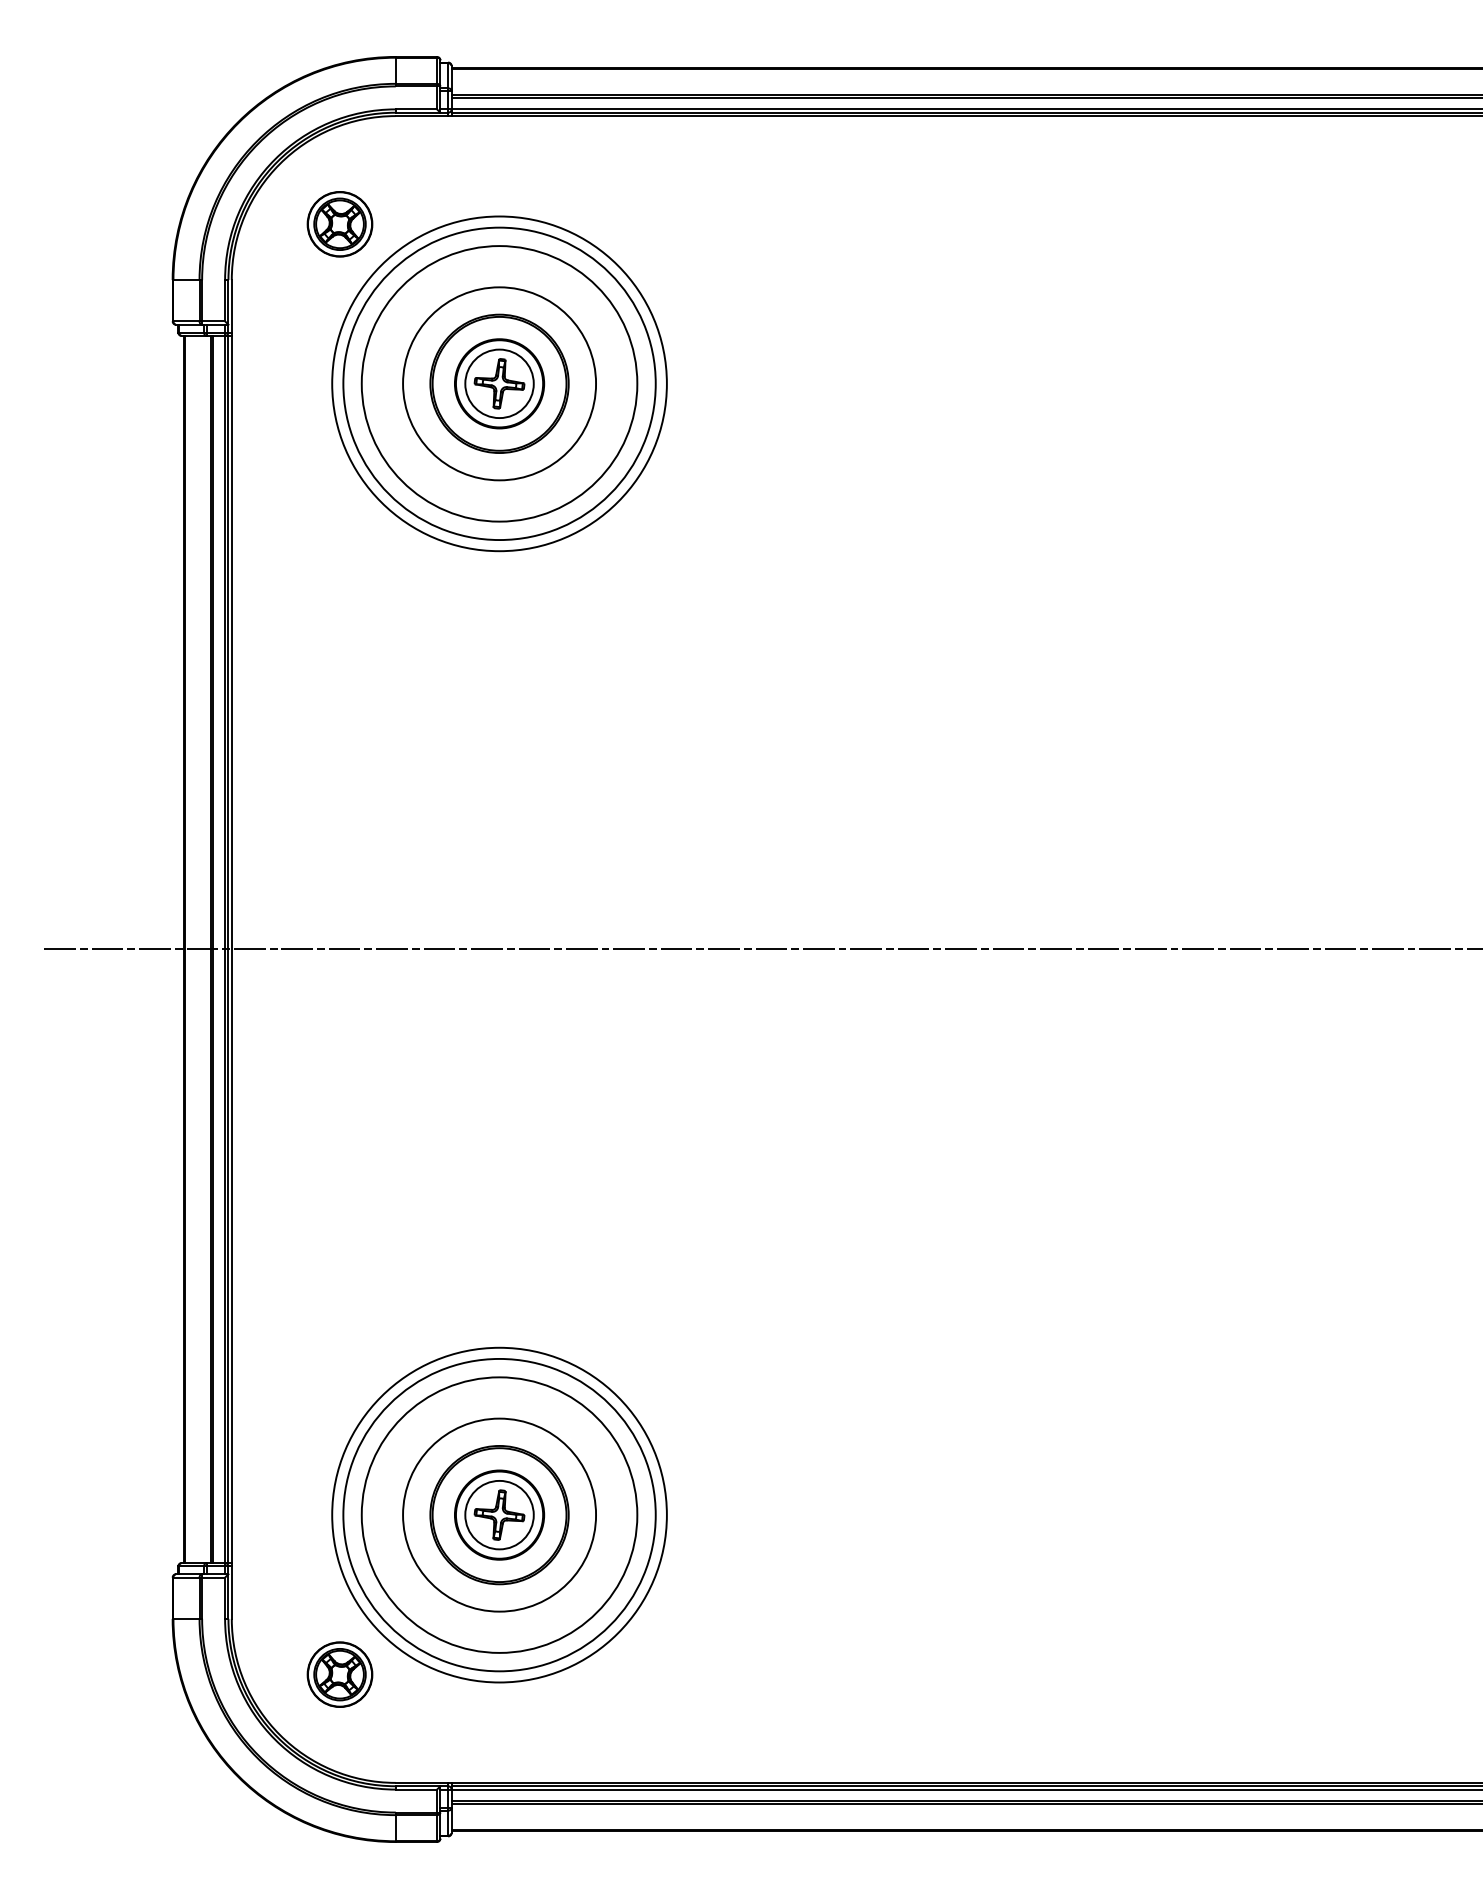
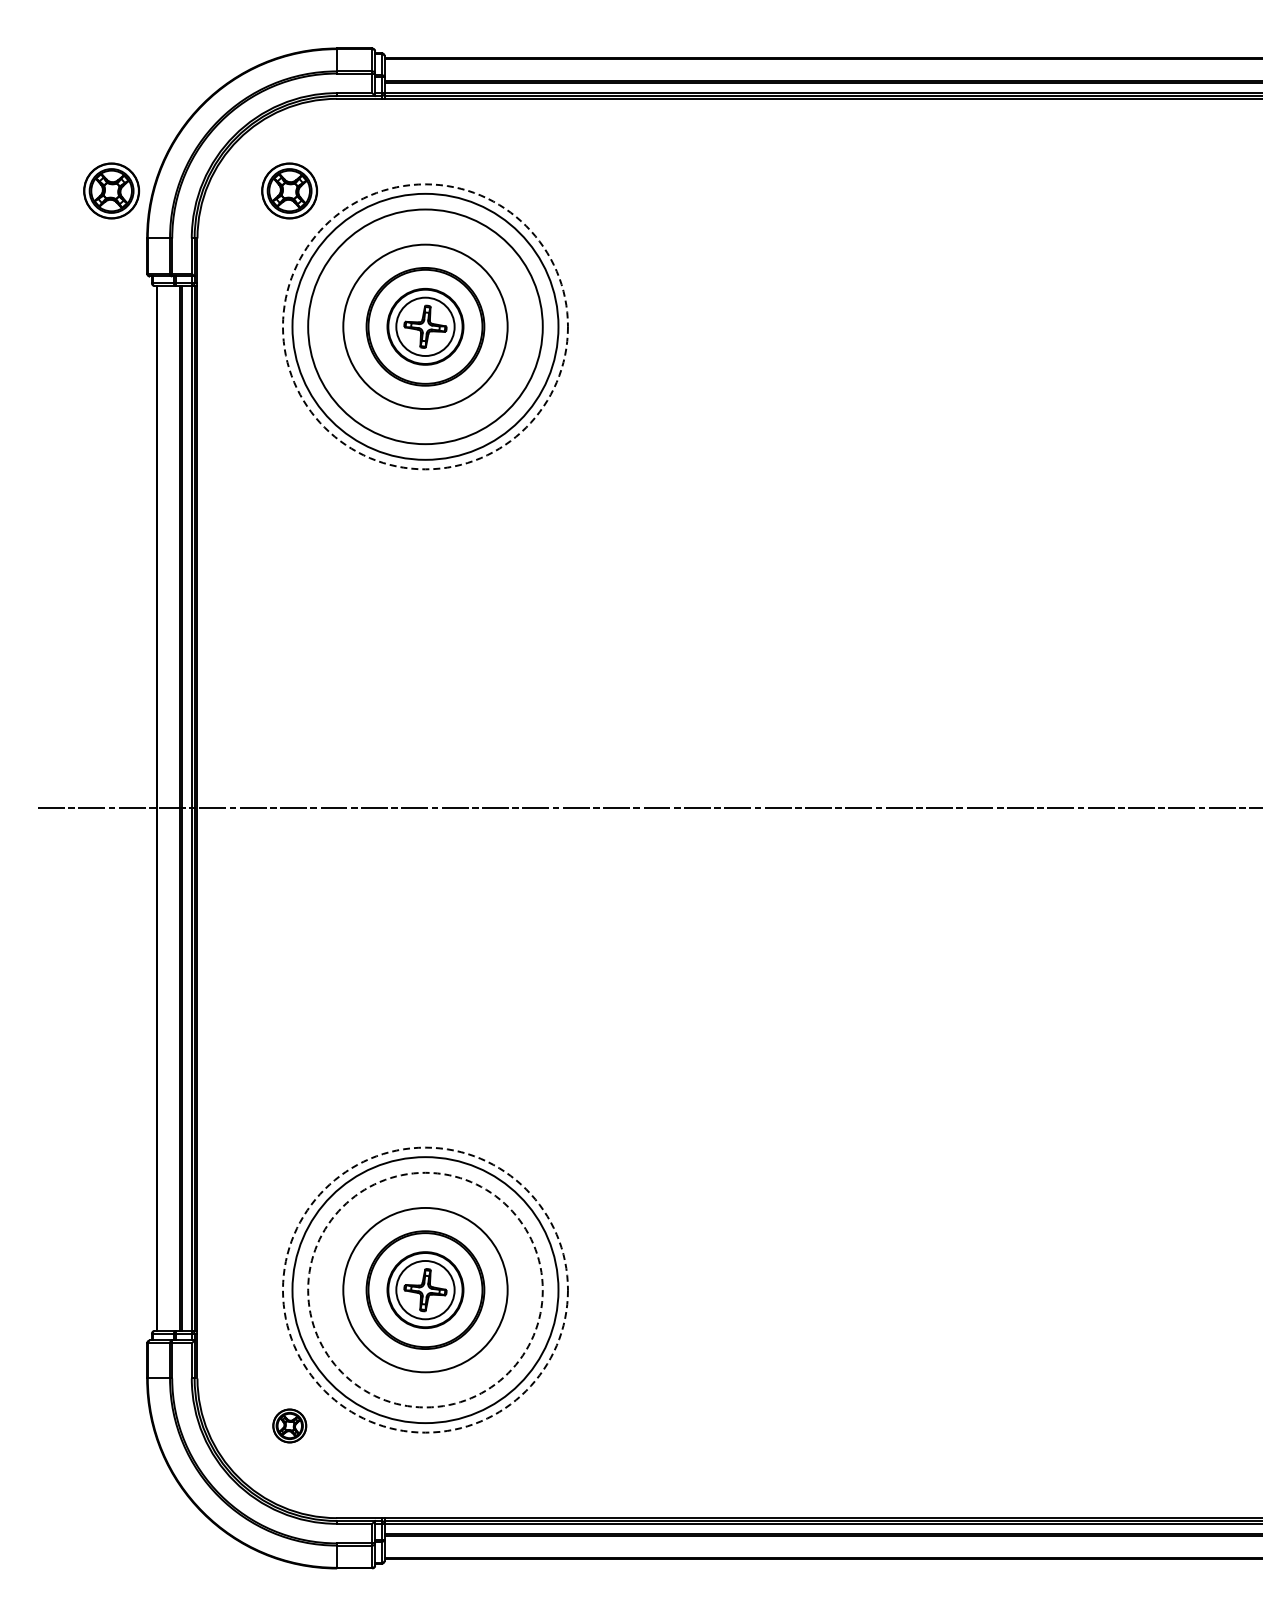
part: (130, 223) -> (111, 190), added
circle: (498, 383) -> (424, 326), solid -> dashed
circle: (498, 1514) -> (424, 1289), solid -> dashed
circle: (499, 1514) -> (425, 1289), solid -> dashed
part: (339, 1674) -> (289, 1425), size x0.6

